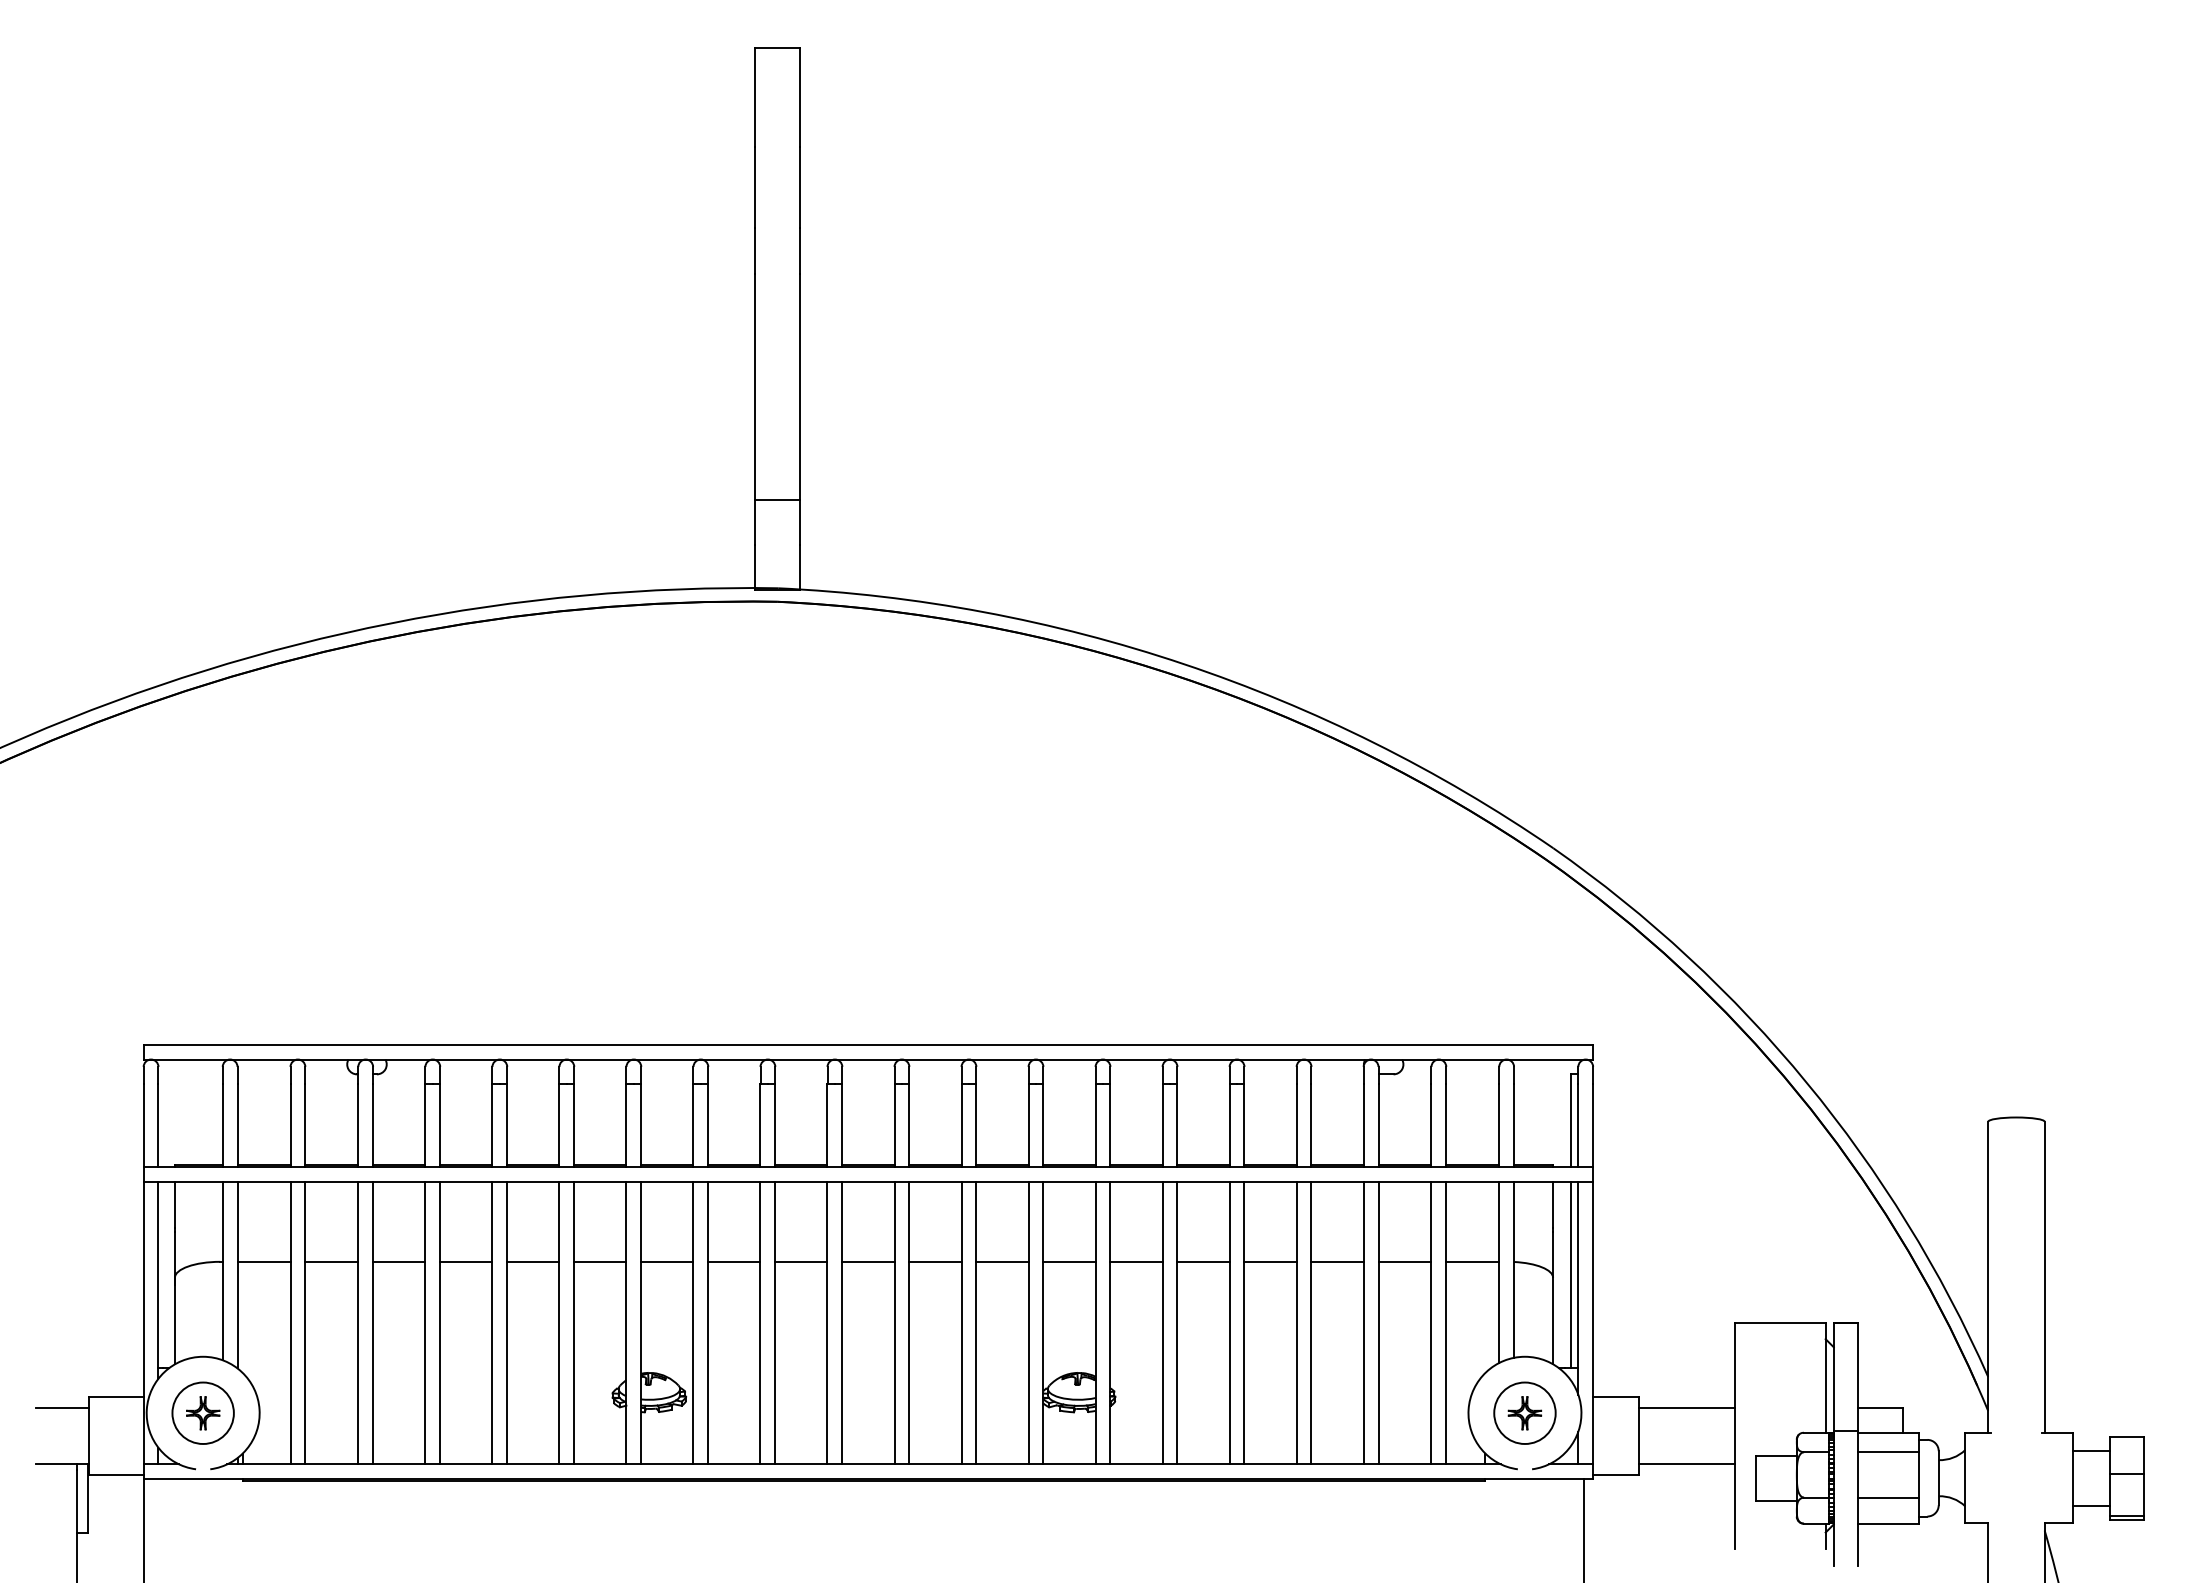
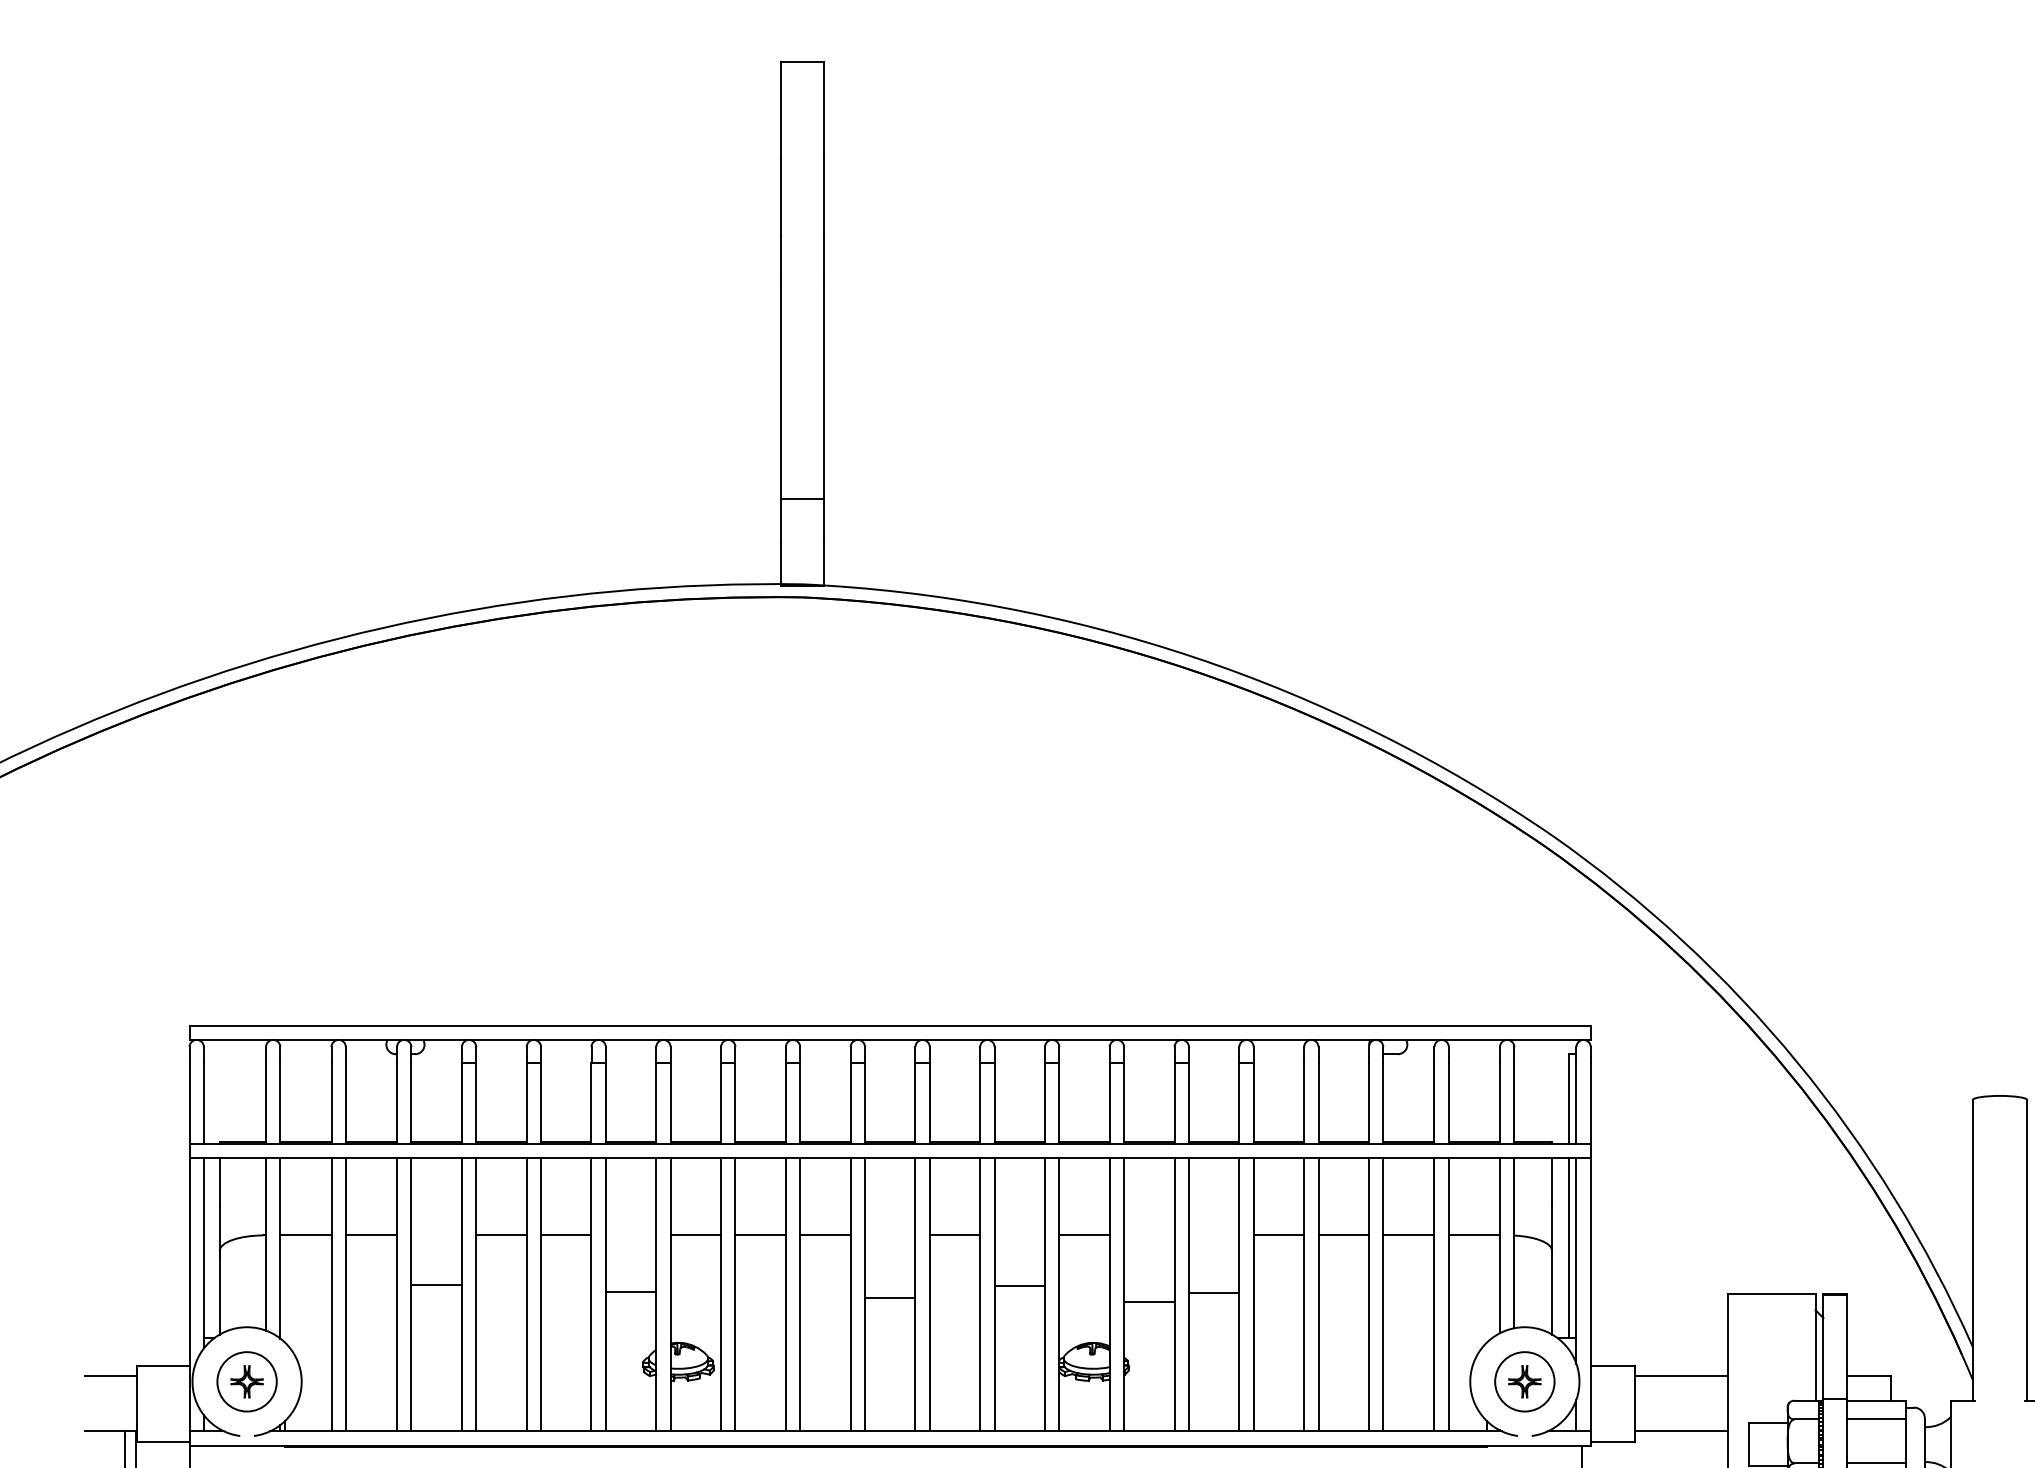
line: (399, 1261) -> (436, 1284), moved
line: (600, 1261) -> (631, 1292), moved
line: (868, 1261) -> (890, 1297), moved
line: (1002, 1261) -> (1019, 1285), moved
line: (1136, 1261) -> (1149, 1301), moved
line: (1203, 1261) -> (1214, 1293), moved

